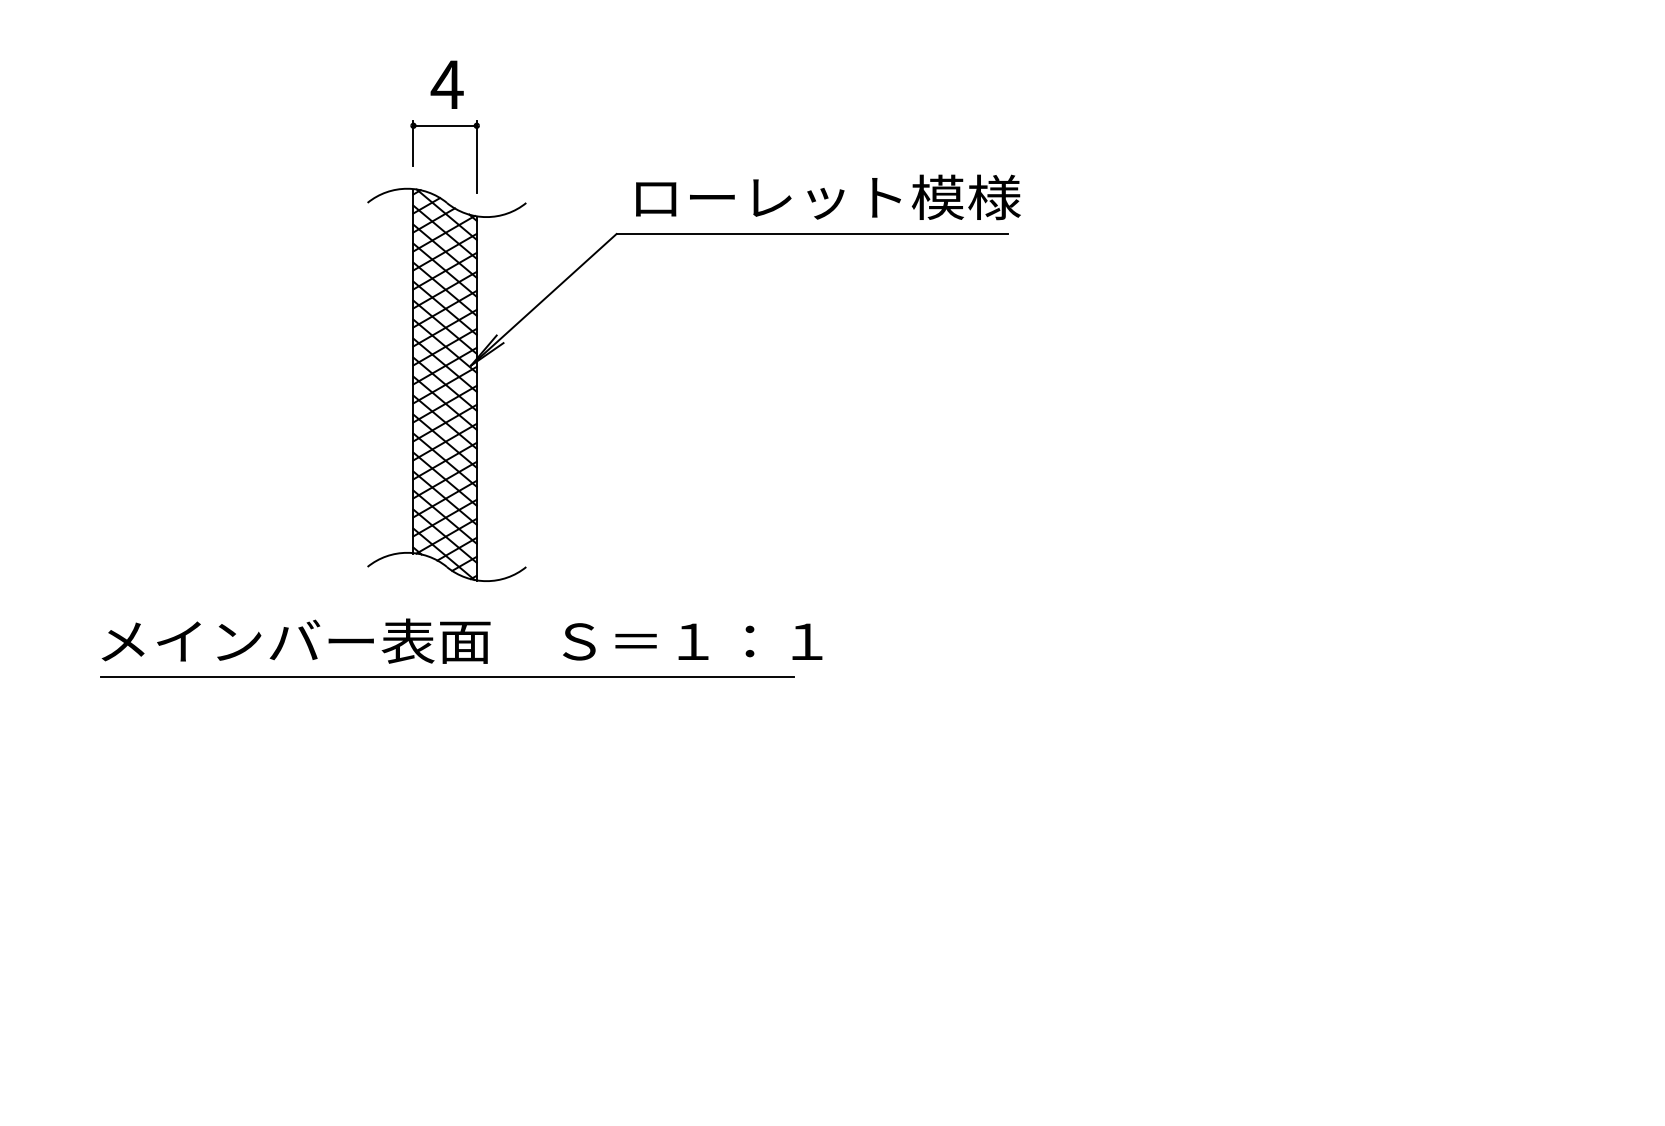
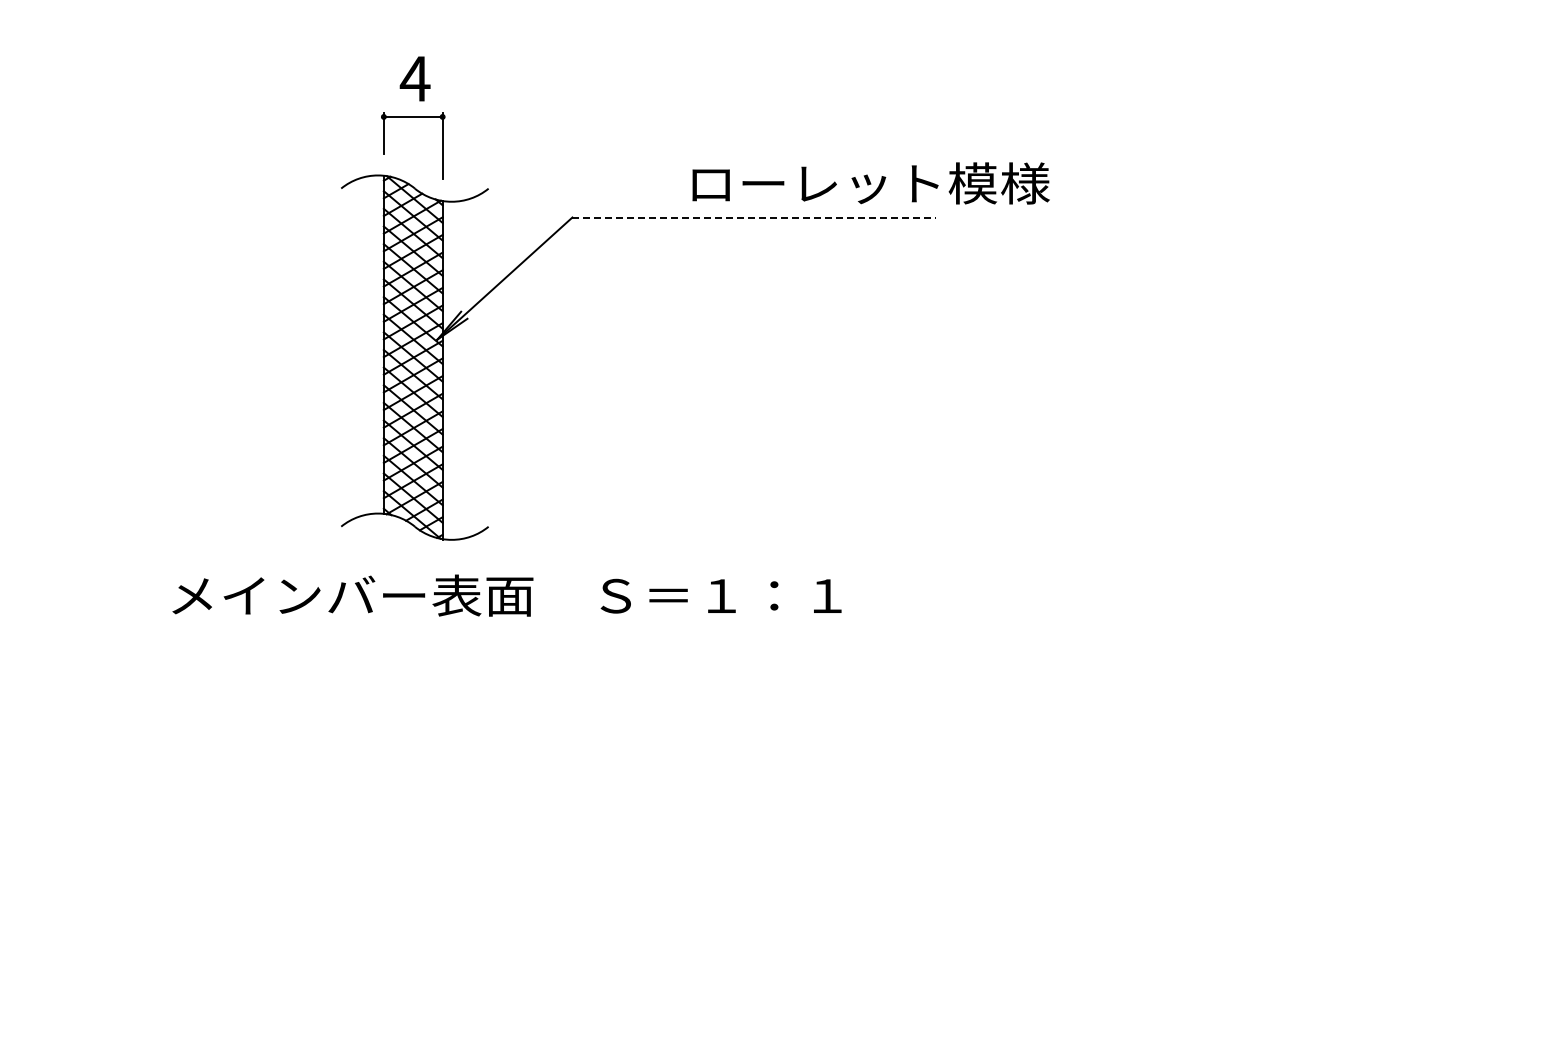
text: (827, 197) -> (870, 183), moved
line: (812, 234) -> (754, 217), solid -> dashed
text: (461, 641) -> (506, 595), moved
line: (447, 677) -> (415, 629), removed

